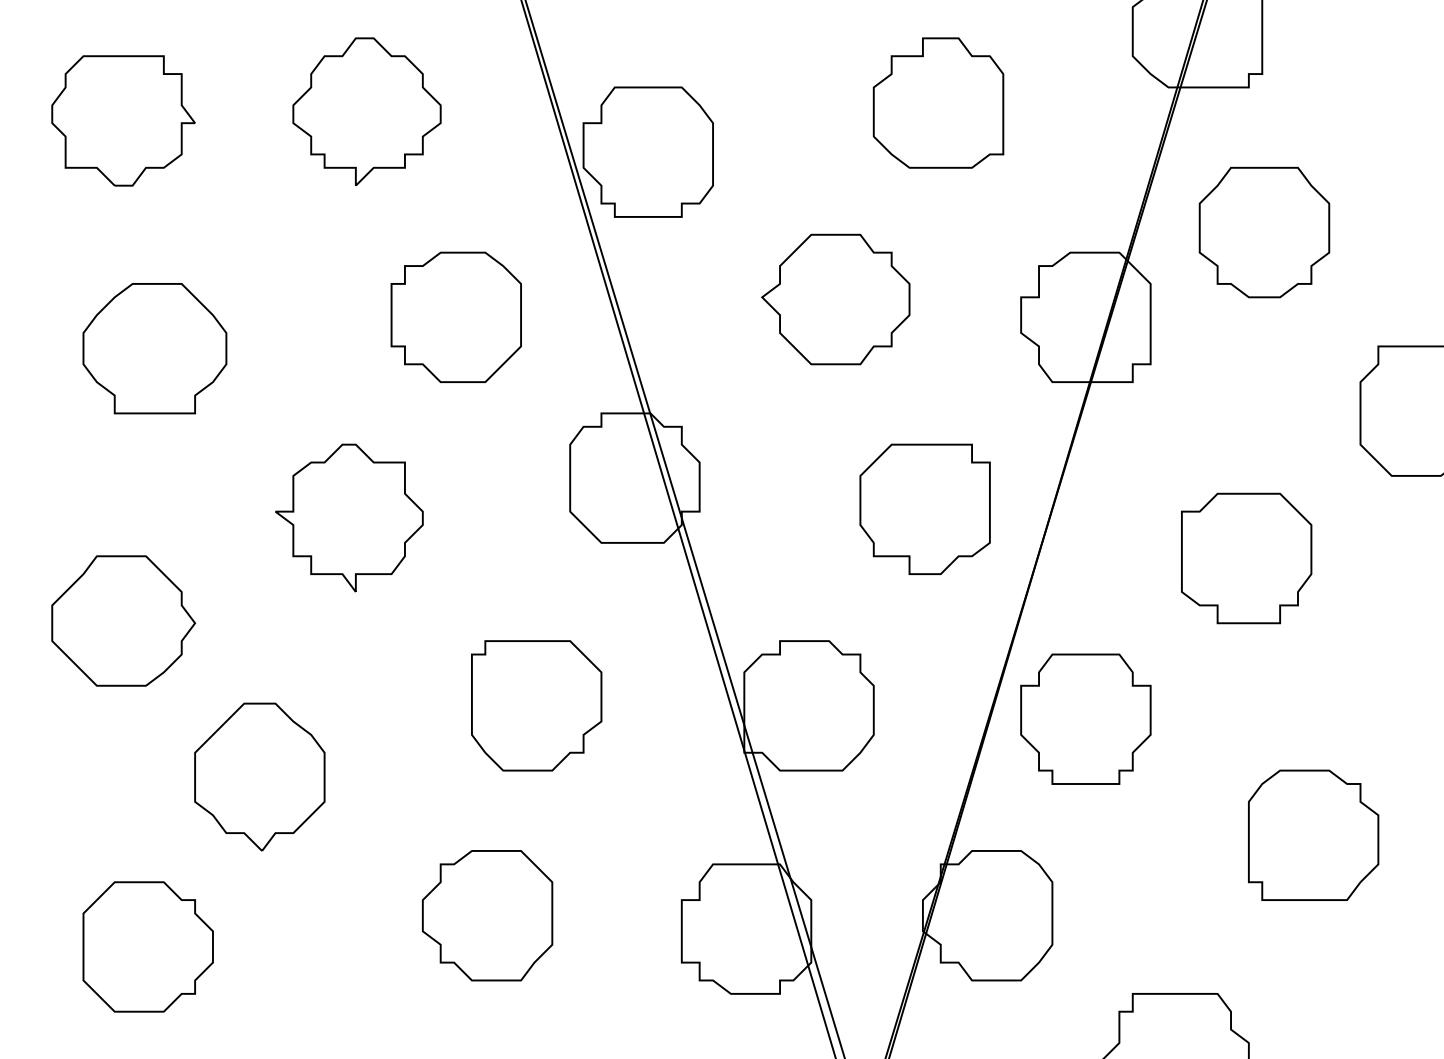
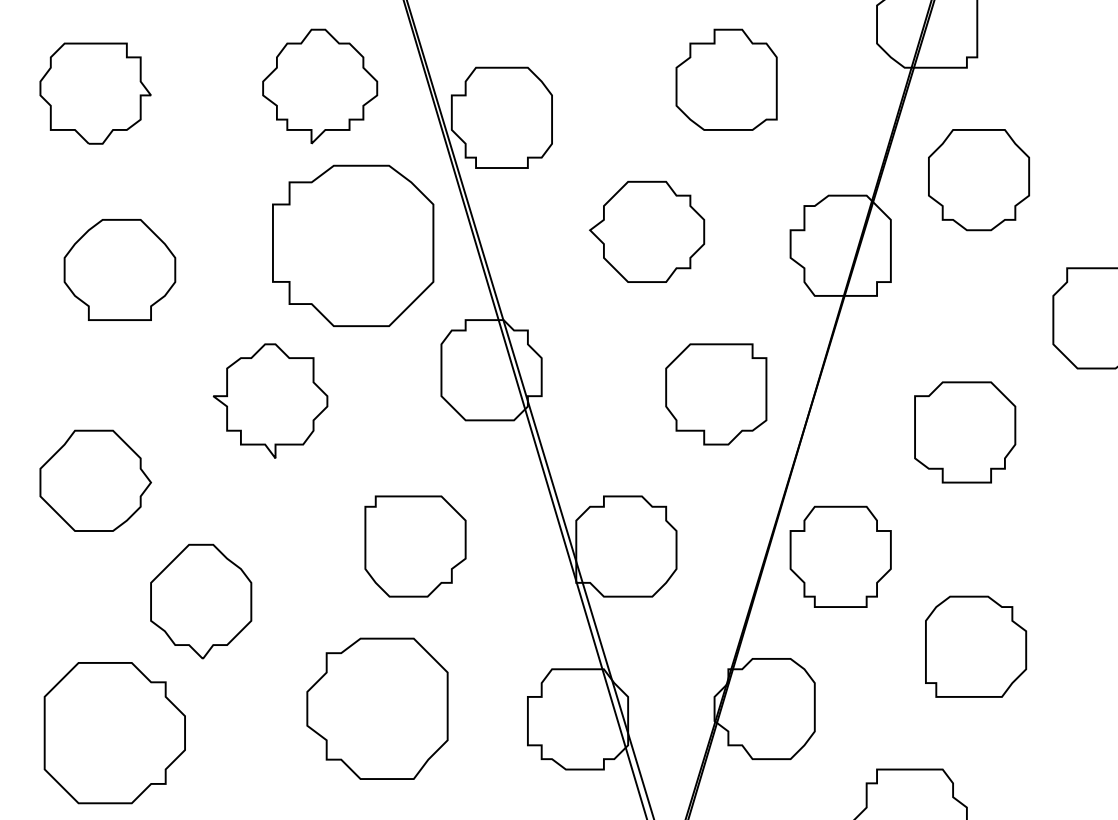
part: (367, 111) -> (320, 86), moved
part: (456, 317) -> (353, 245), size x1.6
part: (1314, 834) -> (976, 646), moved
part: (487, 916) -> (377, 709), size x1.4
part: (147, 947) -> (114, 733), size x1.4

